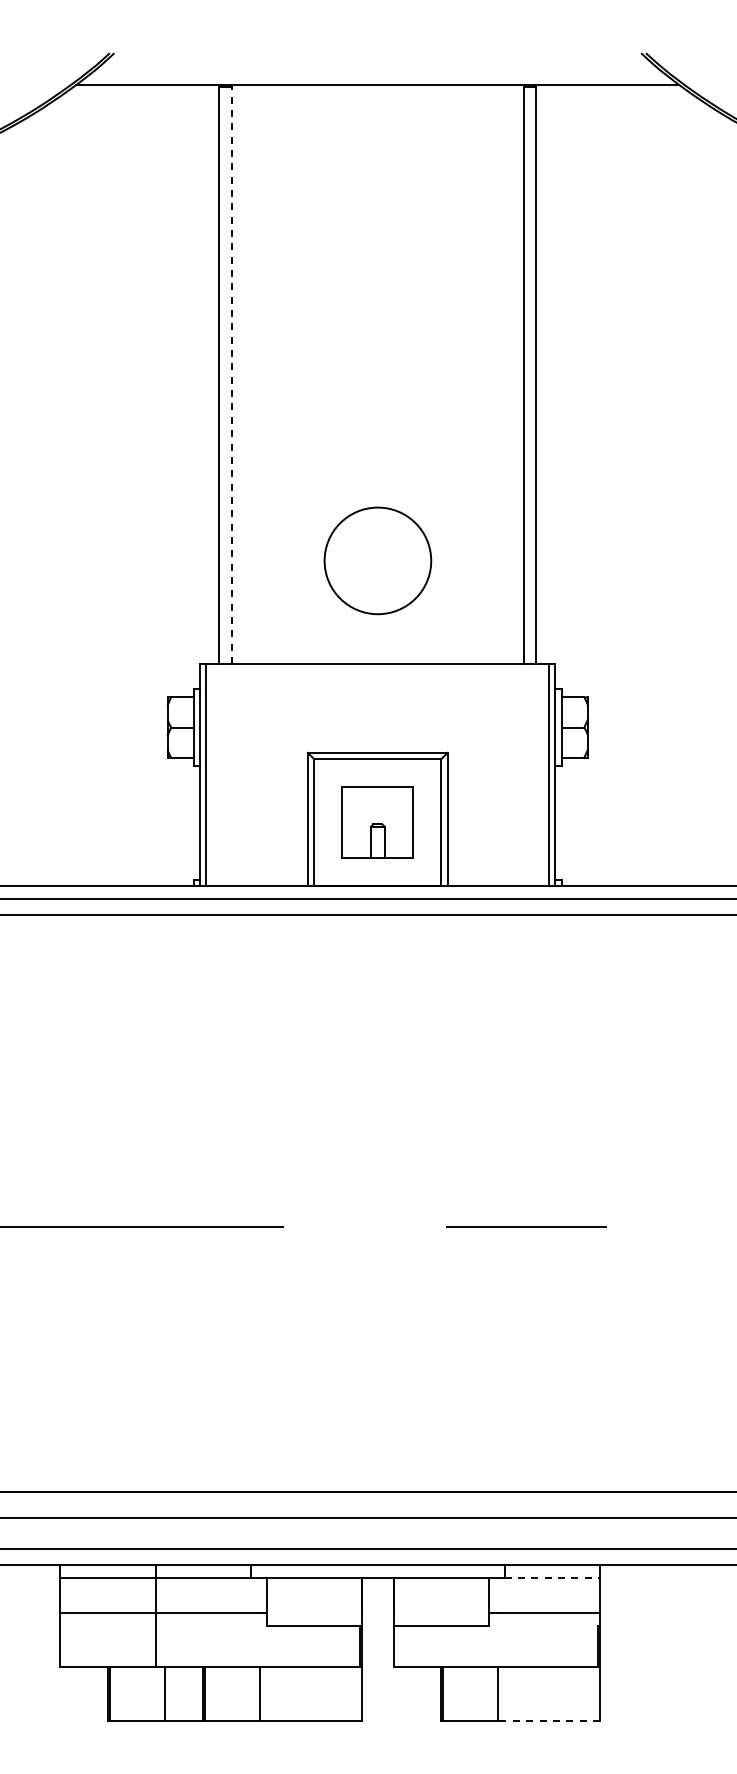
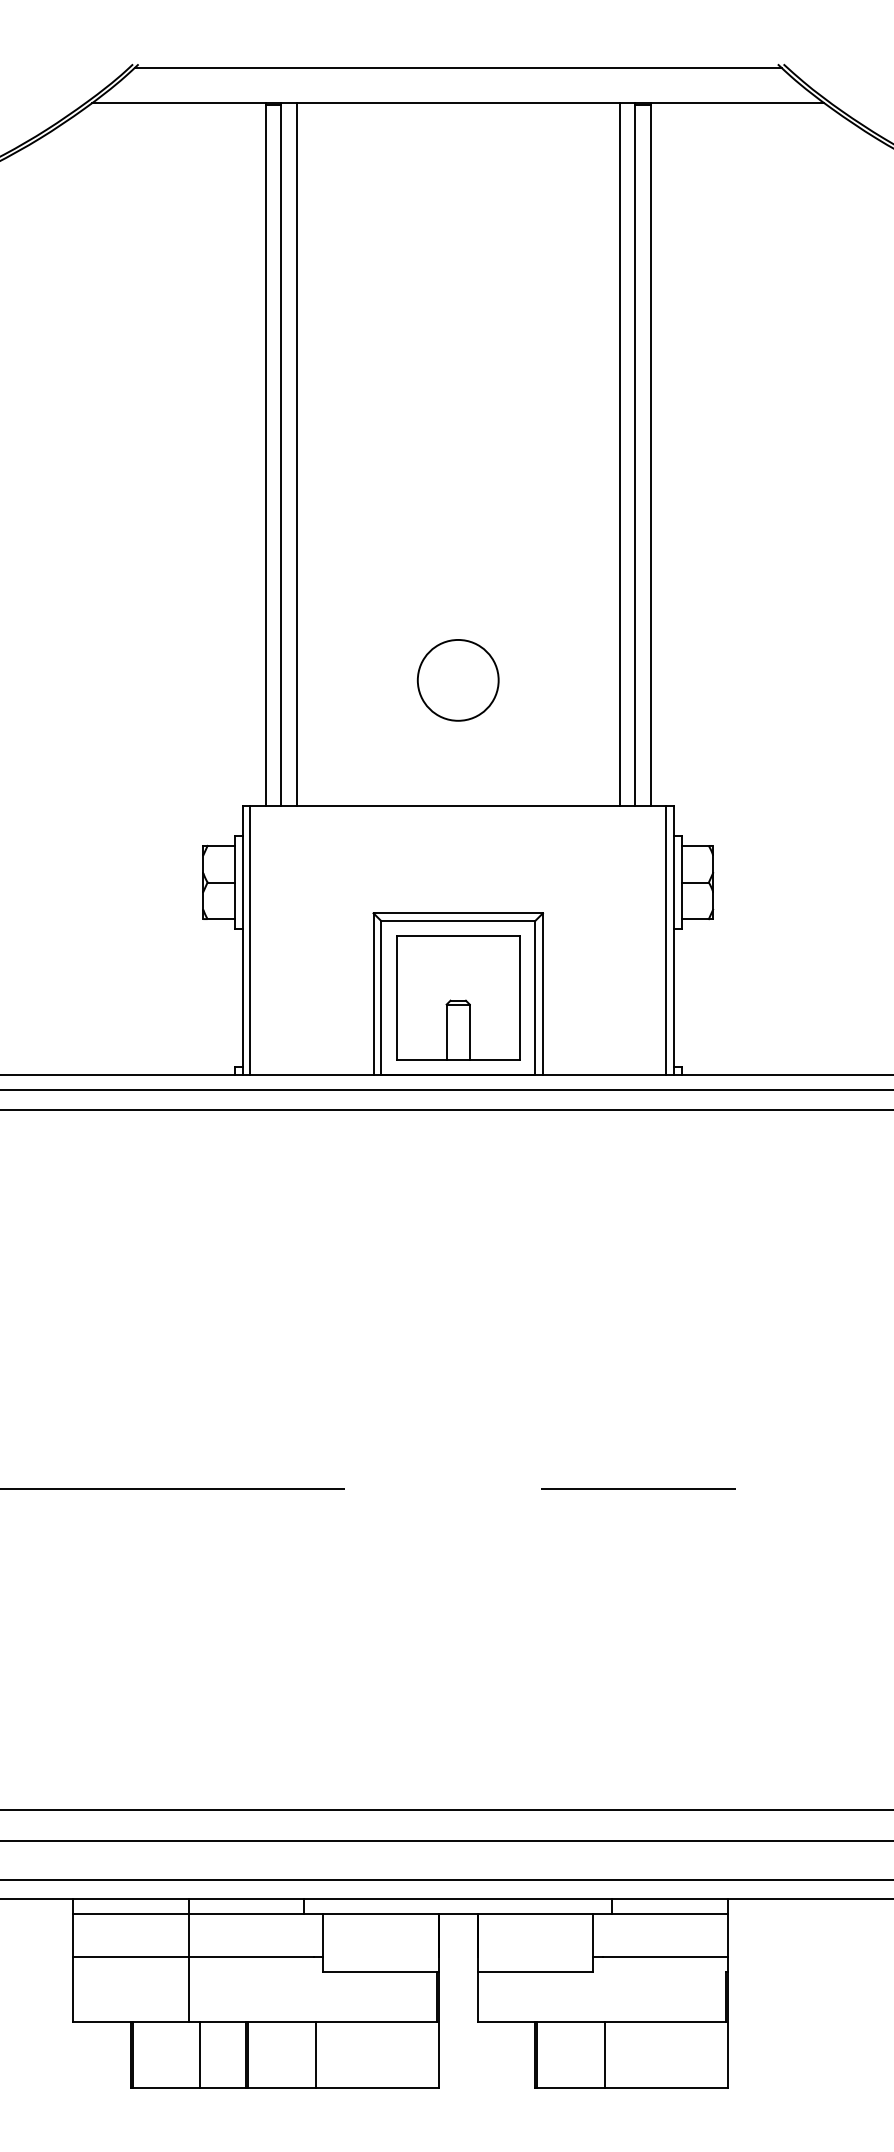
line: (377, 56) -> (457, 68), added
line: (244, 374) -> (296, 454), added
line: (511, 374) -> (620, 454), added
line: (231, 375) -> (280, 455), dashed -> solid
circle: (377, 560) -> (457, 679), size x0.62
part: (377, 822) -> (457, 997), size x1.43
line: (552, 1577) -> (670, 1913), dashed -> solid
line: (549, 1720) -> (666, 2087), dashed -> solid

